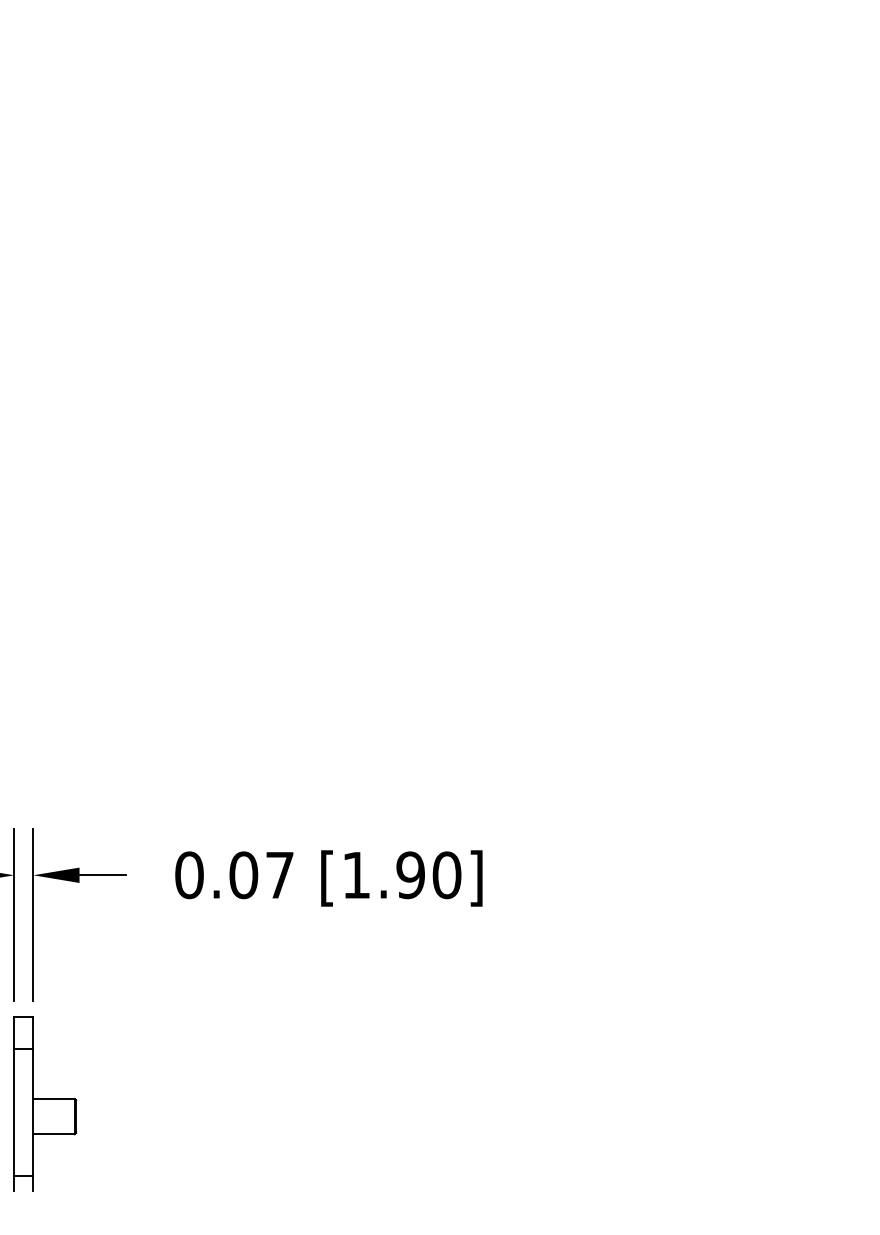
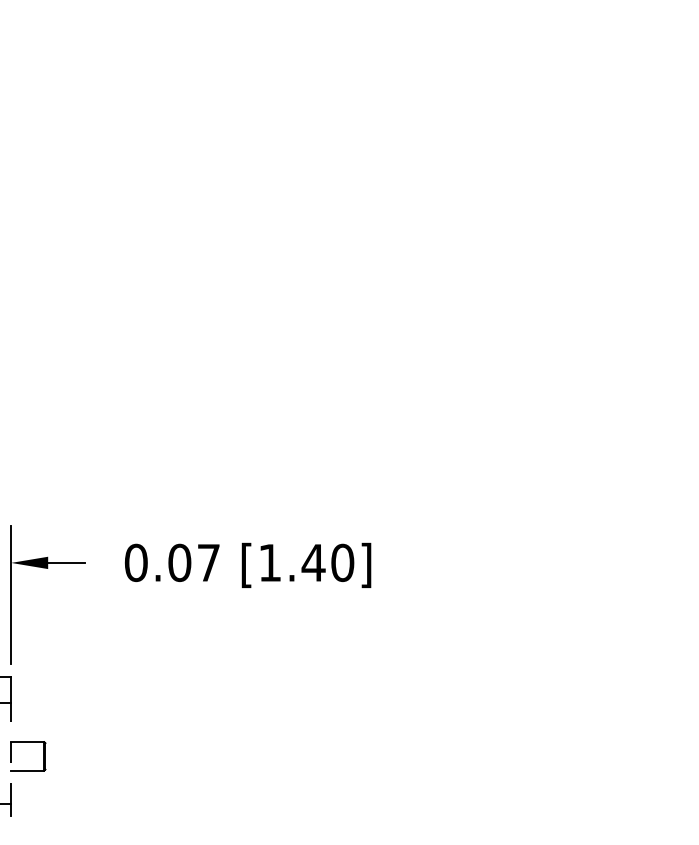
text: (410, 875) -> (313, 563), [1.90] -> [1.40]
line: (33, 1112) -> (11, 753), solid -> dashed

